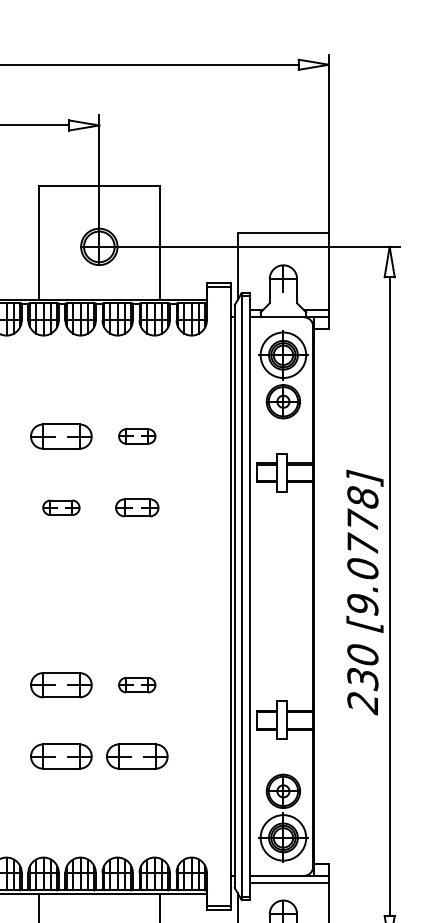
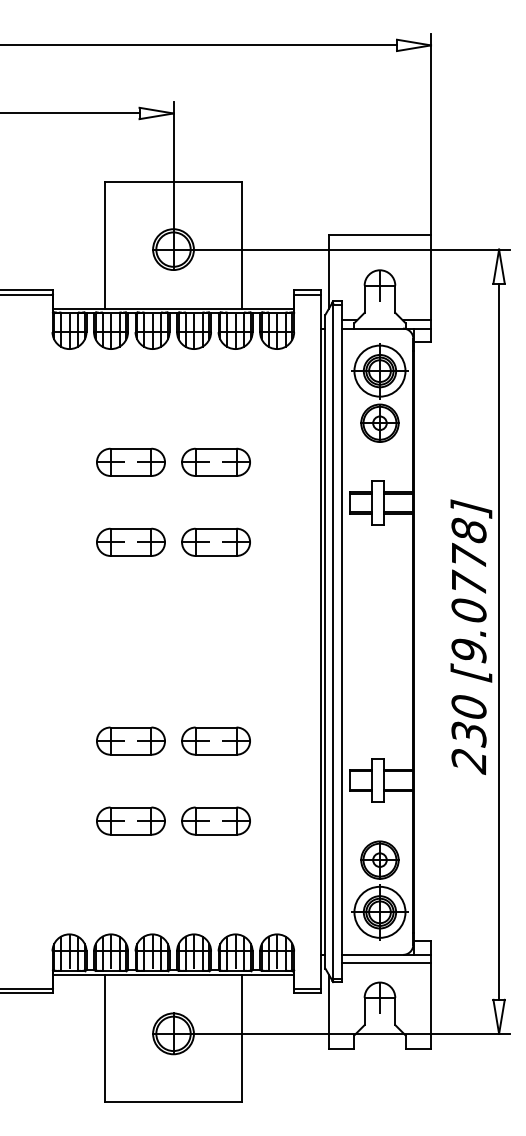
part: (136, 435) -> (215, 461), size x1.67
part: (60, 507) -> (130, 541), size x1.67
part: (136, 507) -> (215, 541), size x1.43
part: (136, 684) -> (215, 740), size x1.67

